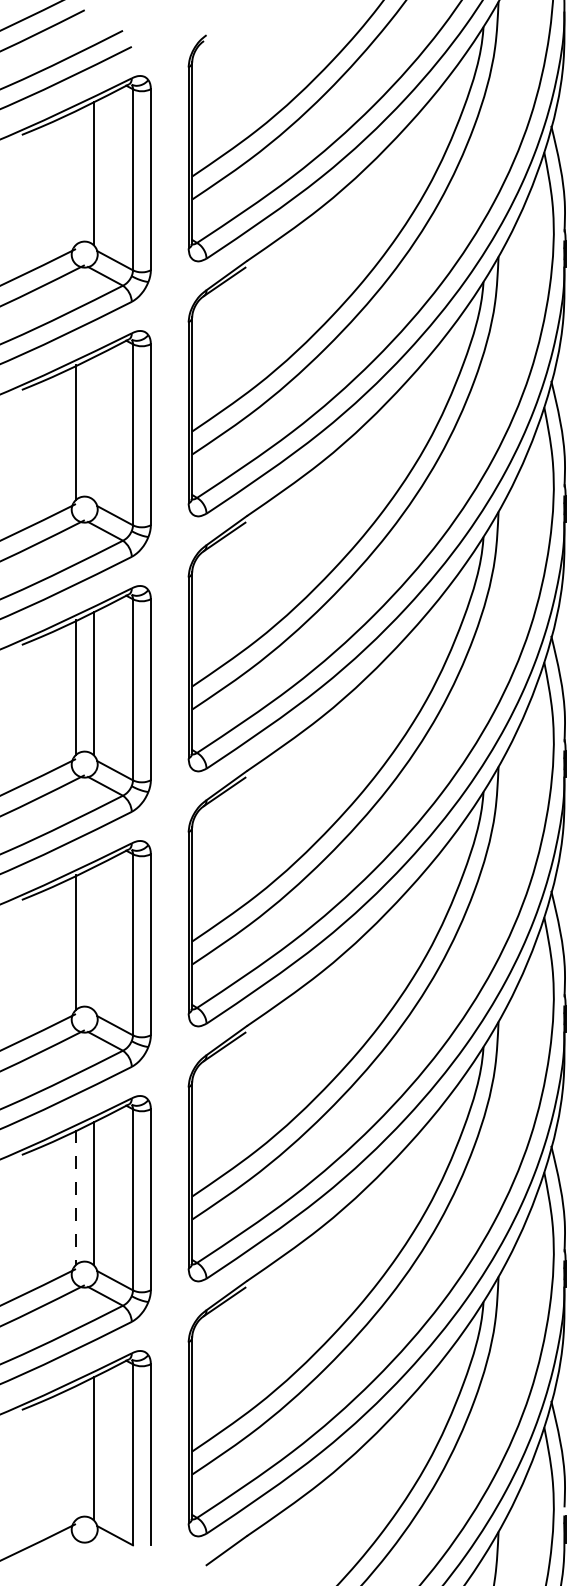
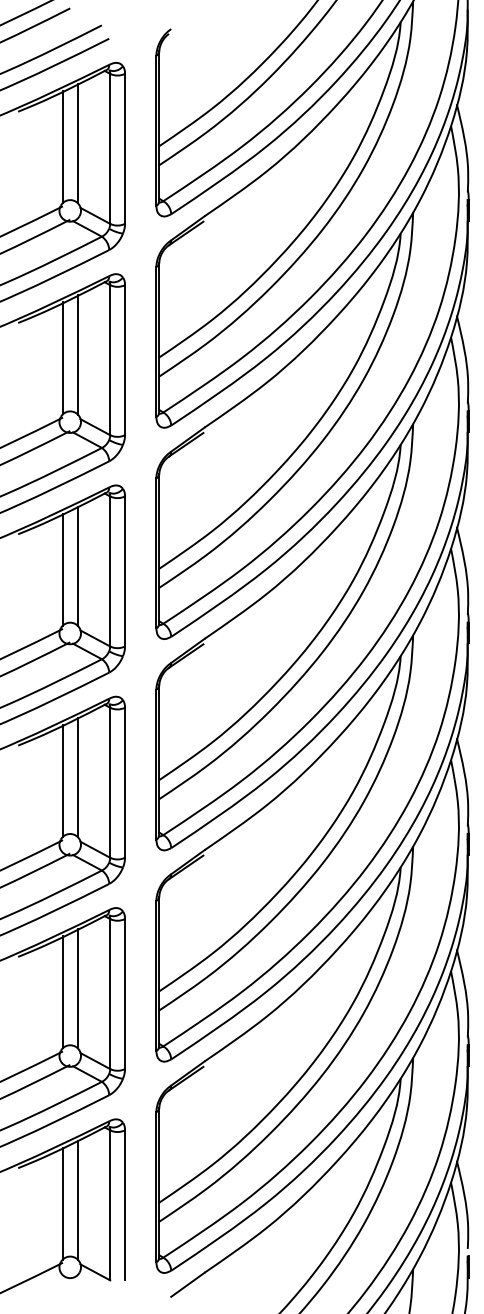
line: (75, 177) -> (62, 146), added
line: (93, 428) -> (77, 354), added
line: (93, 938) -> (77, 777), added
line: (75, 1197) -> (62, 992), dashed -> solid
line: (75, 1452) -> (62, 1203), added

